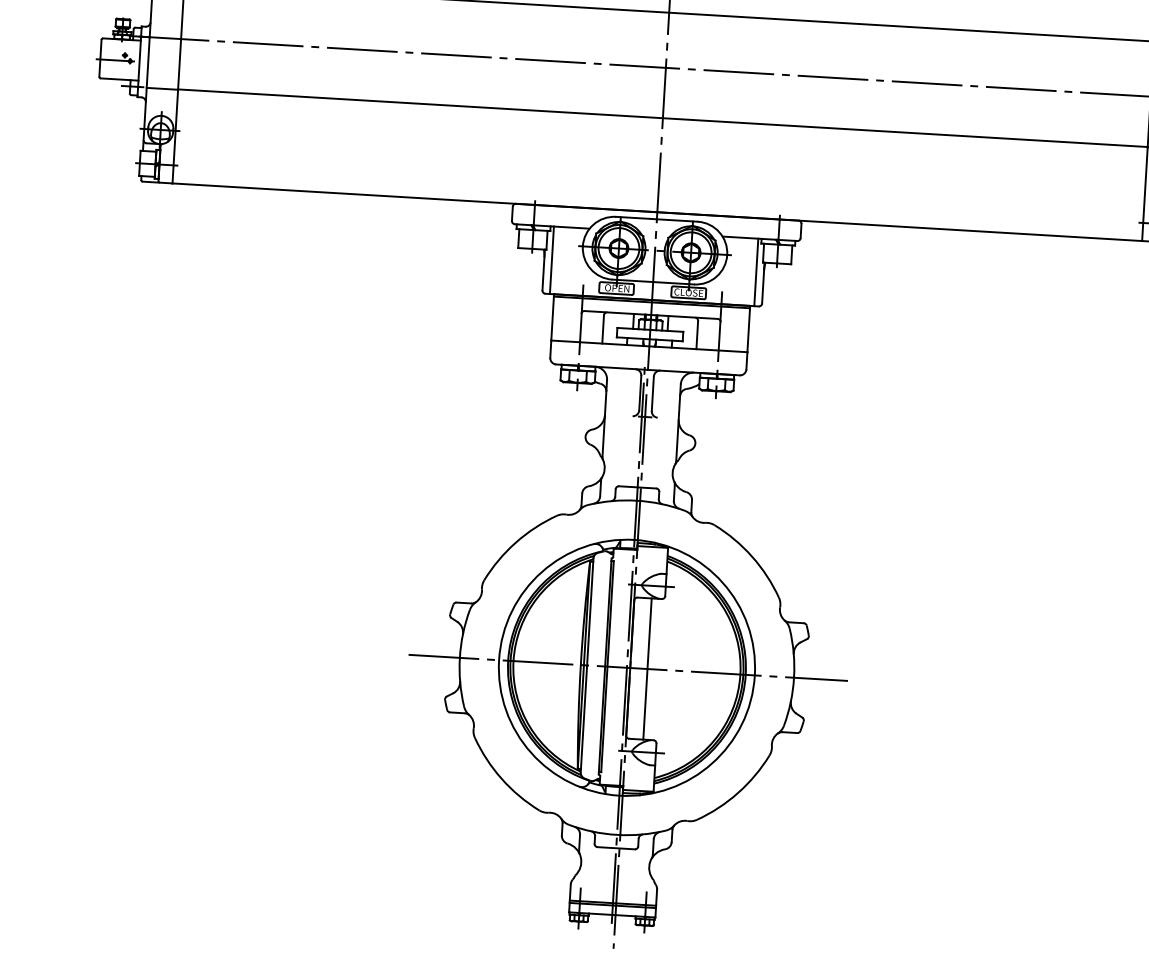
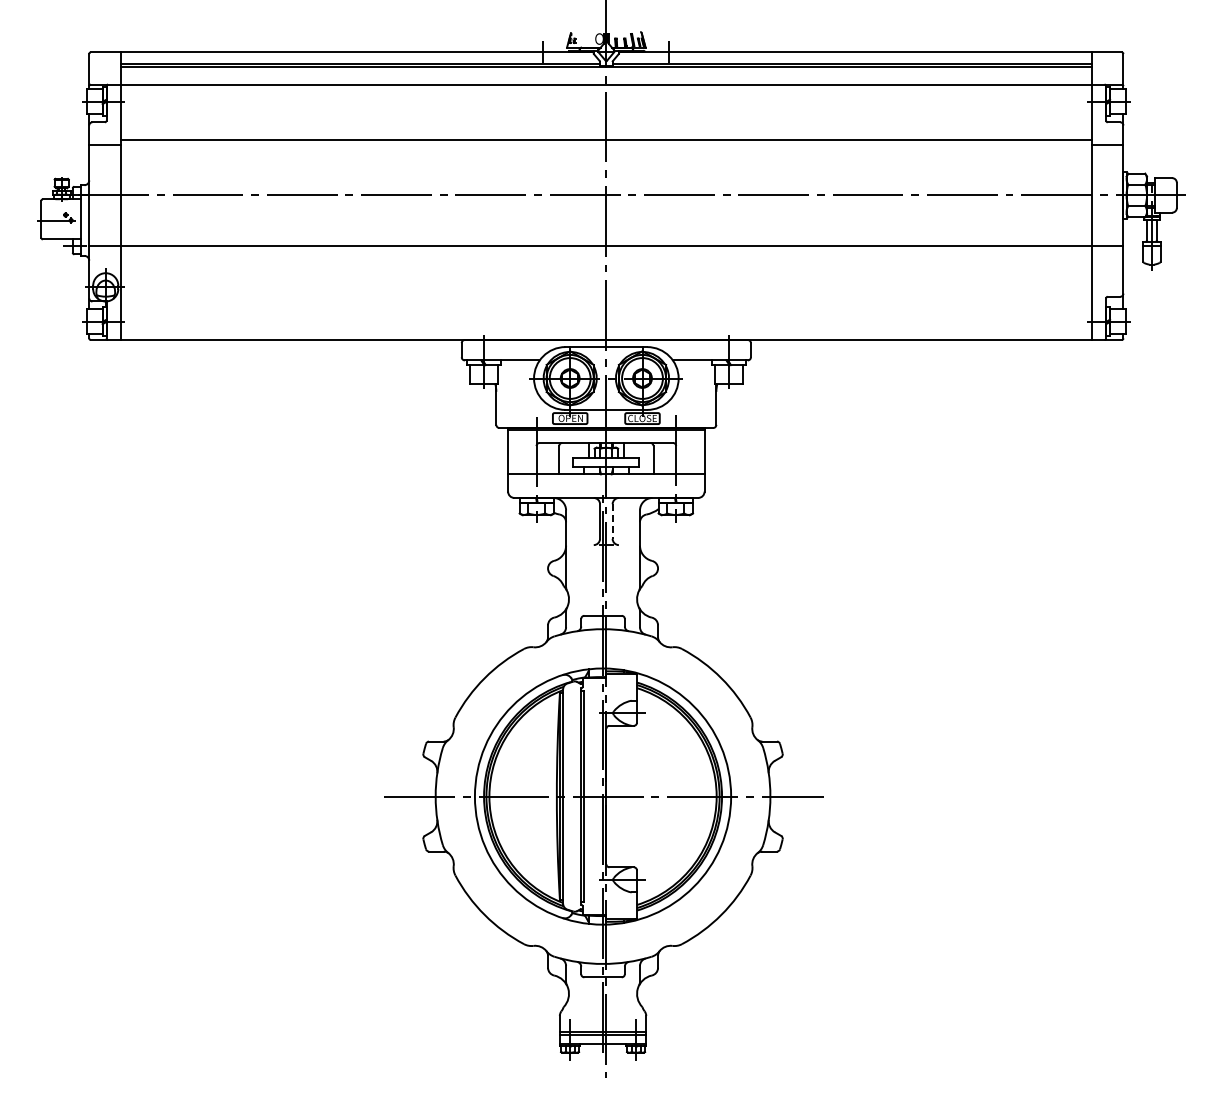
line: (551, 260) -> (503, 394), removed
line: (756, 272) -> (708, 394), removed
line: (652, 394) -> (612, 522), solid -> dashed
line: (647, 668) -> (623, 796), removed

